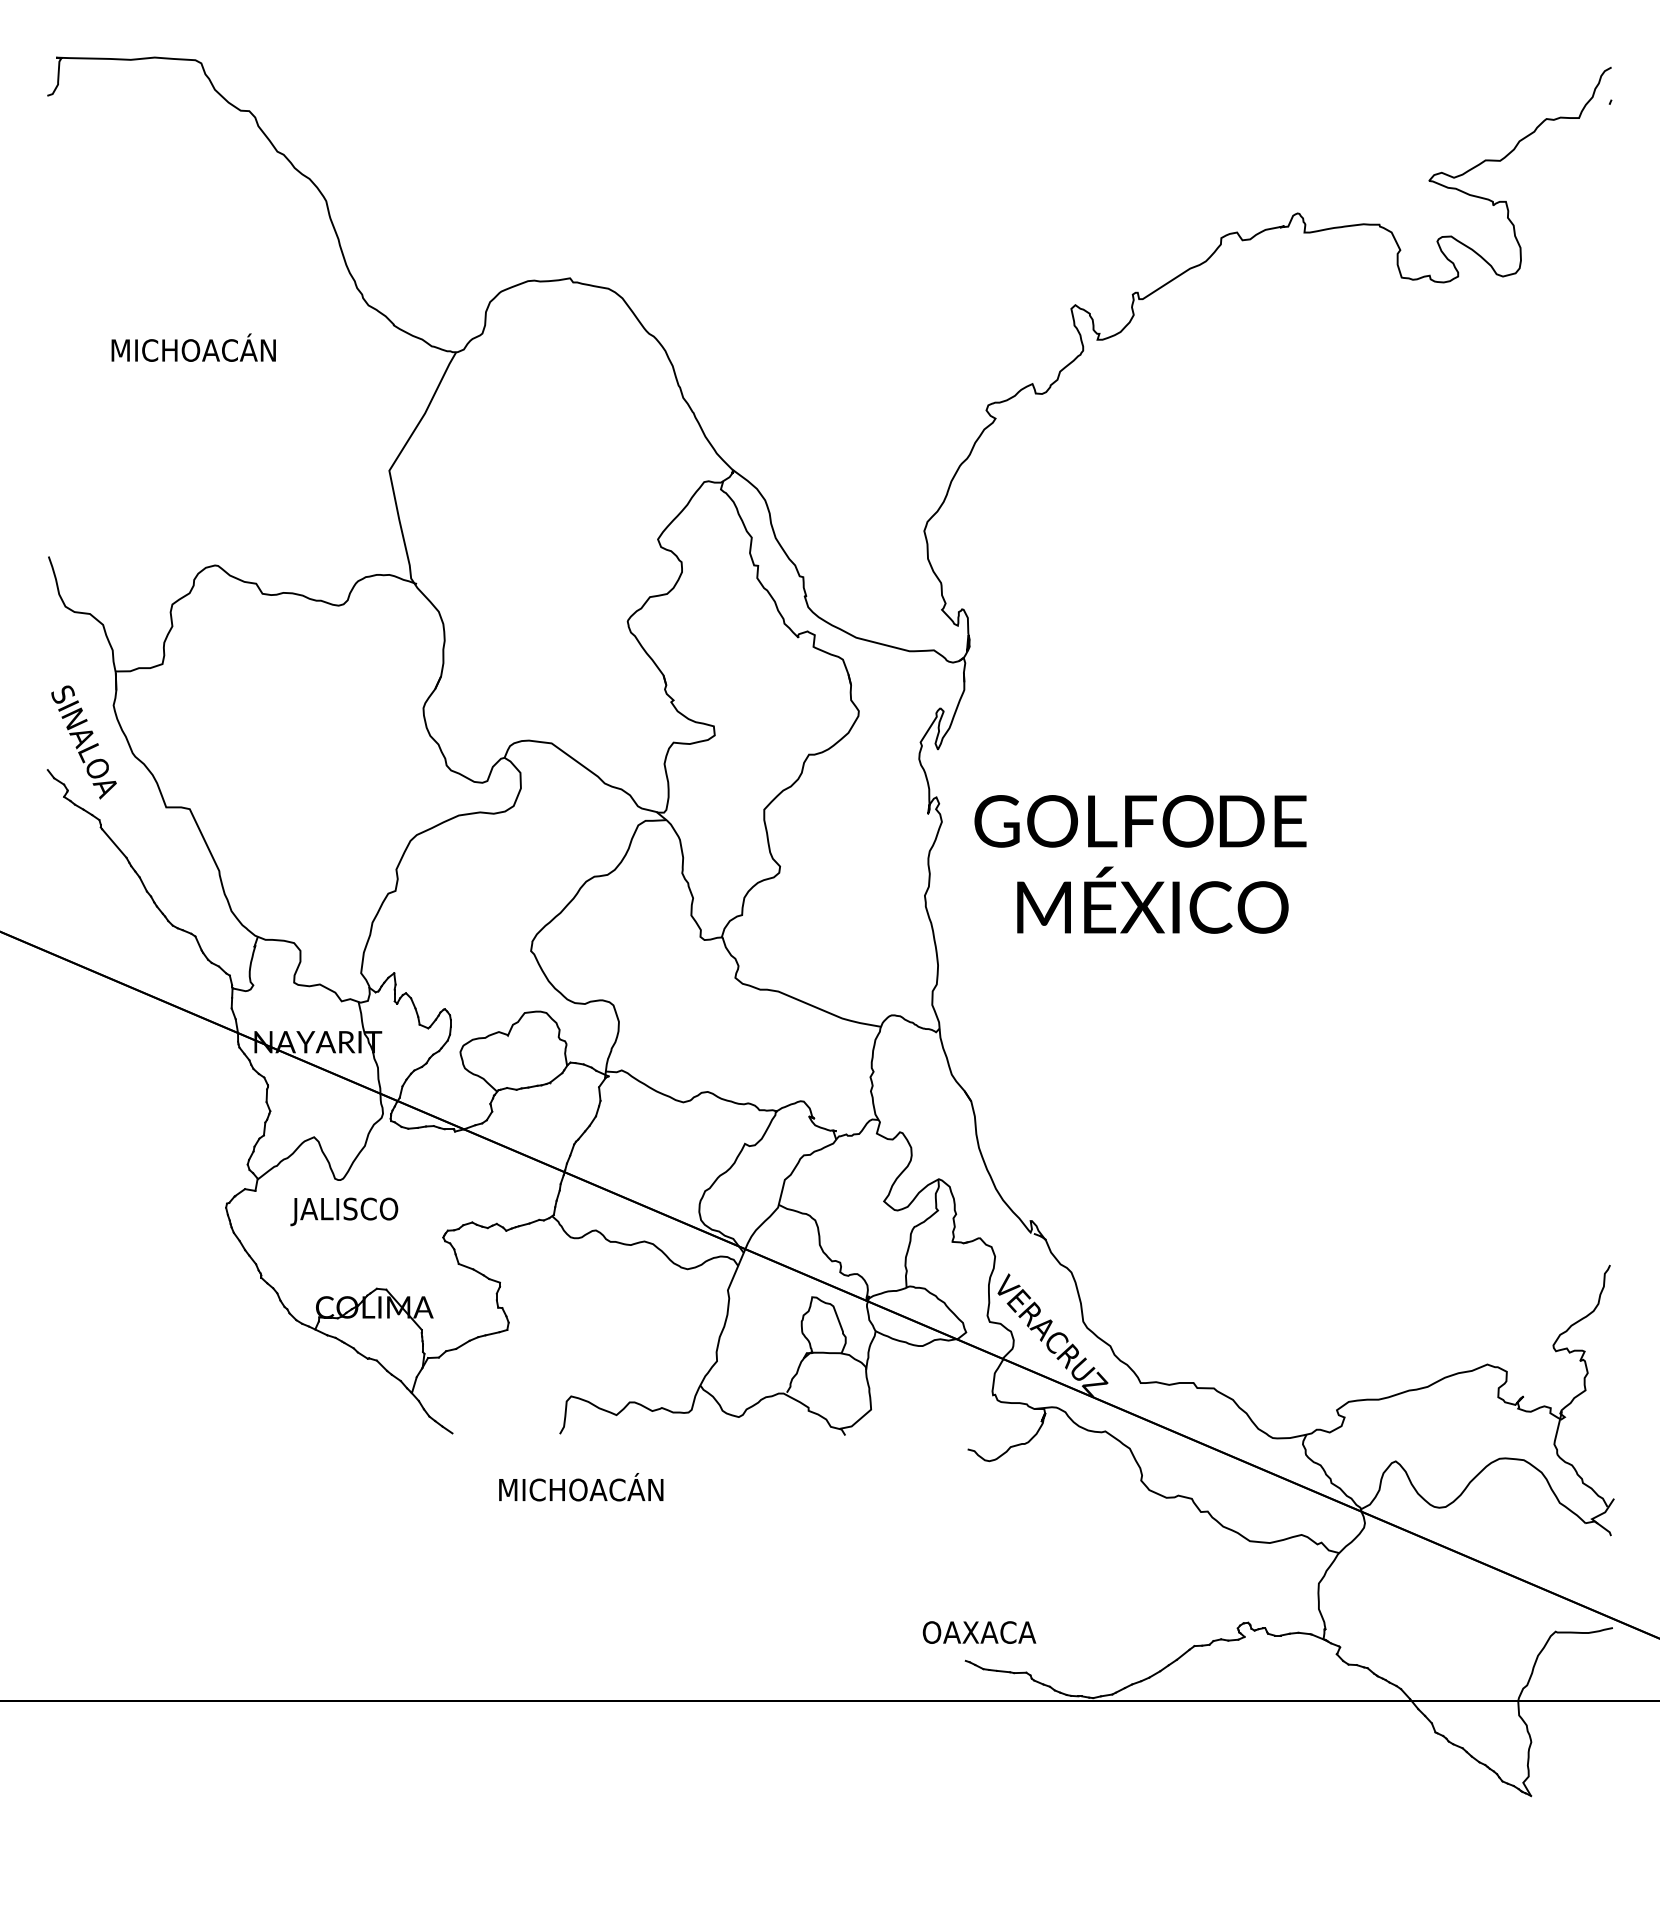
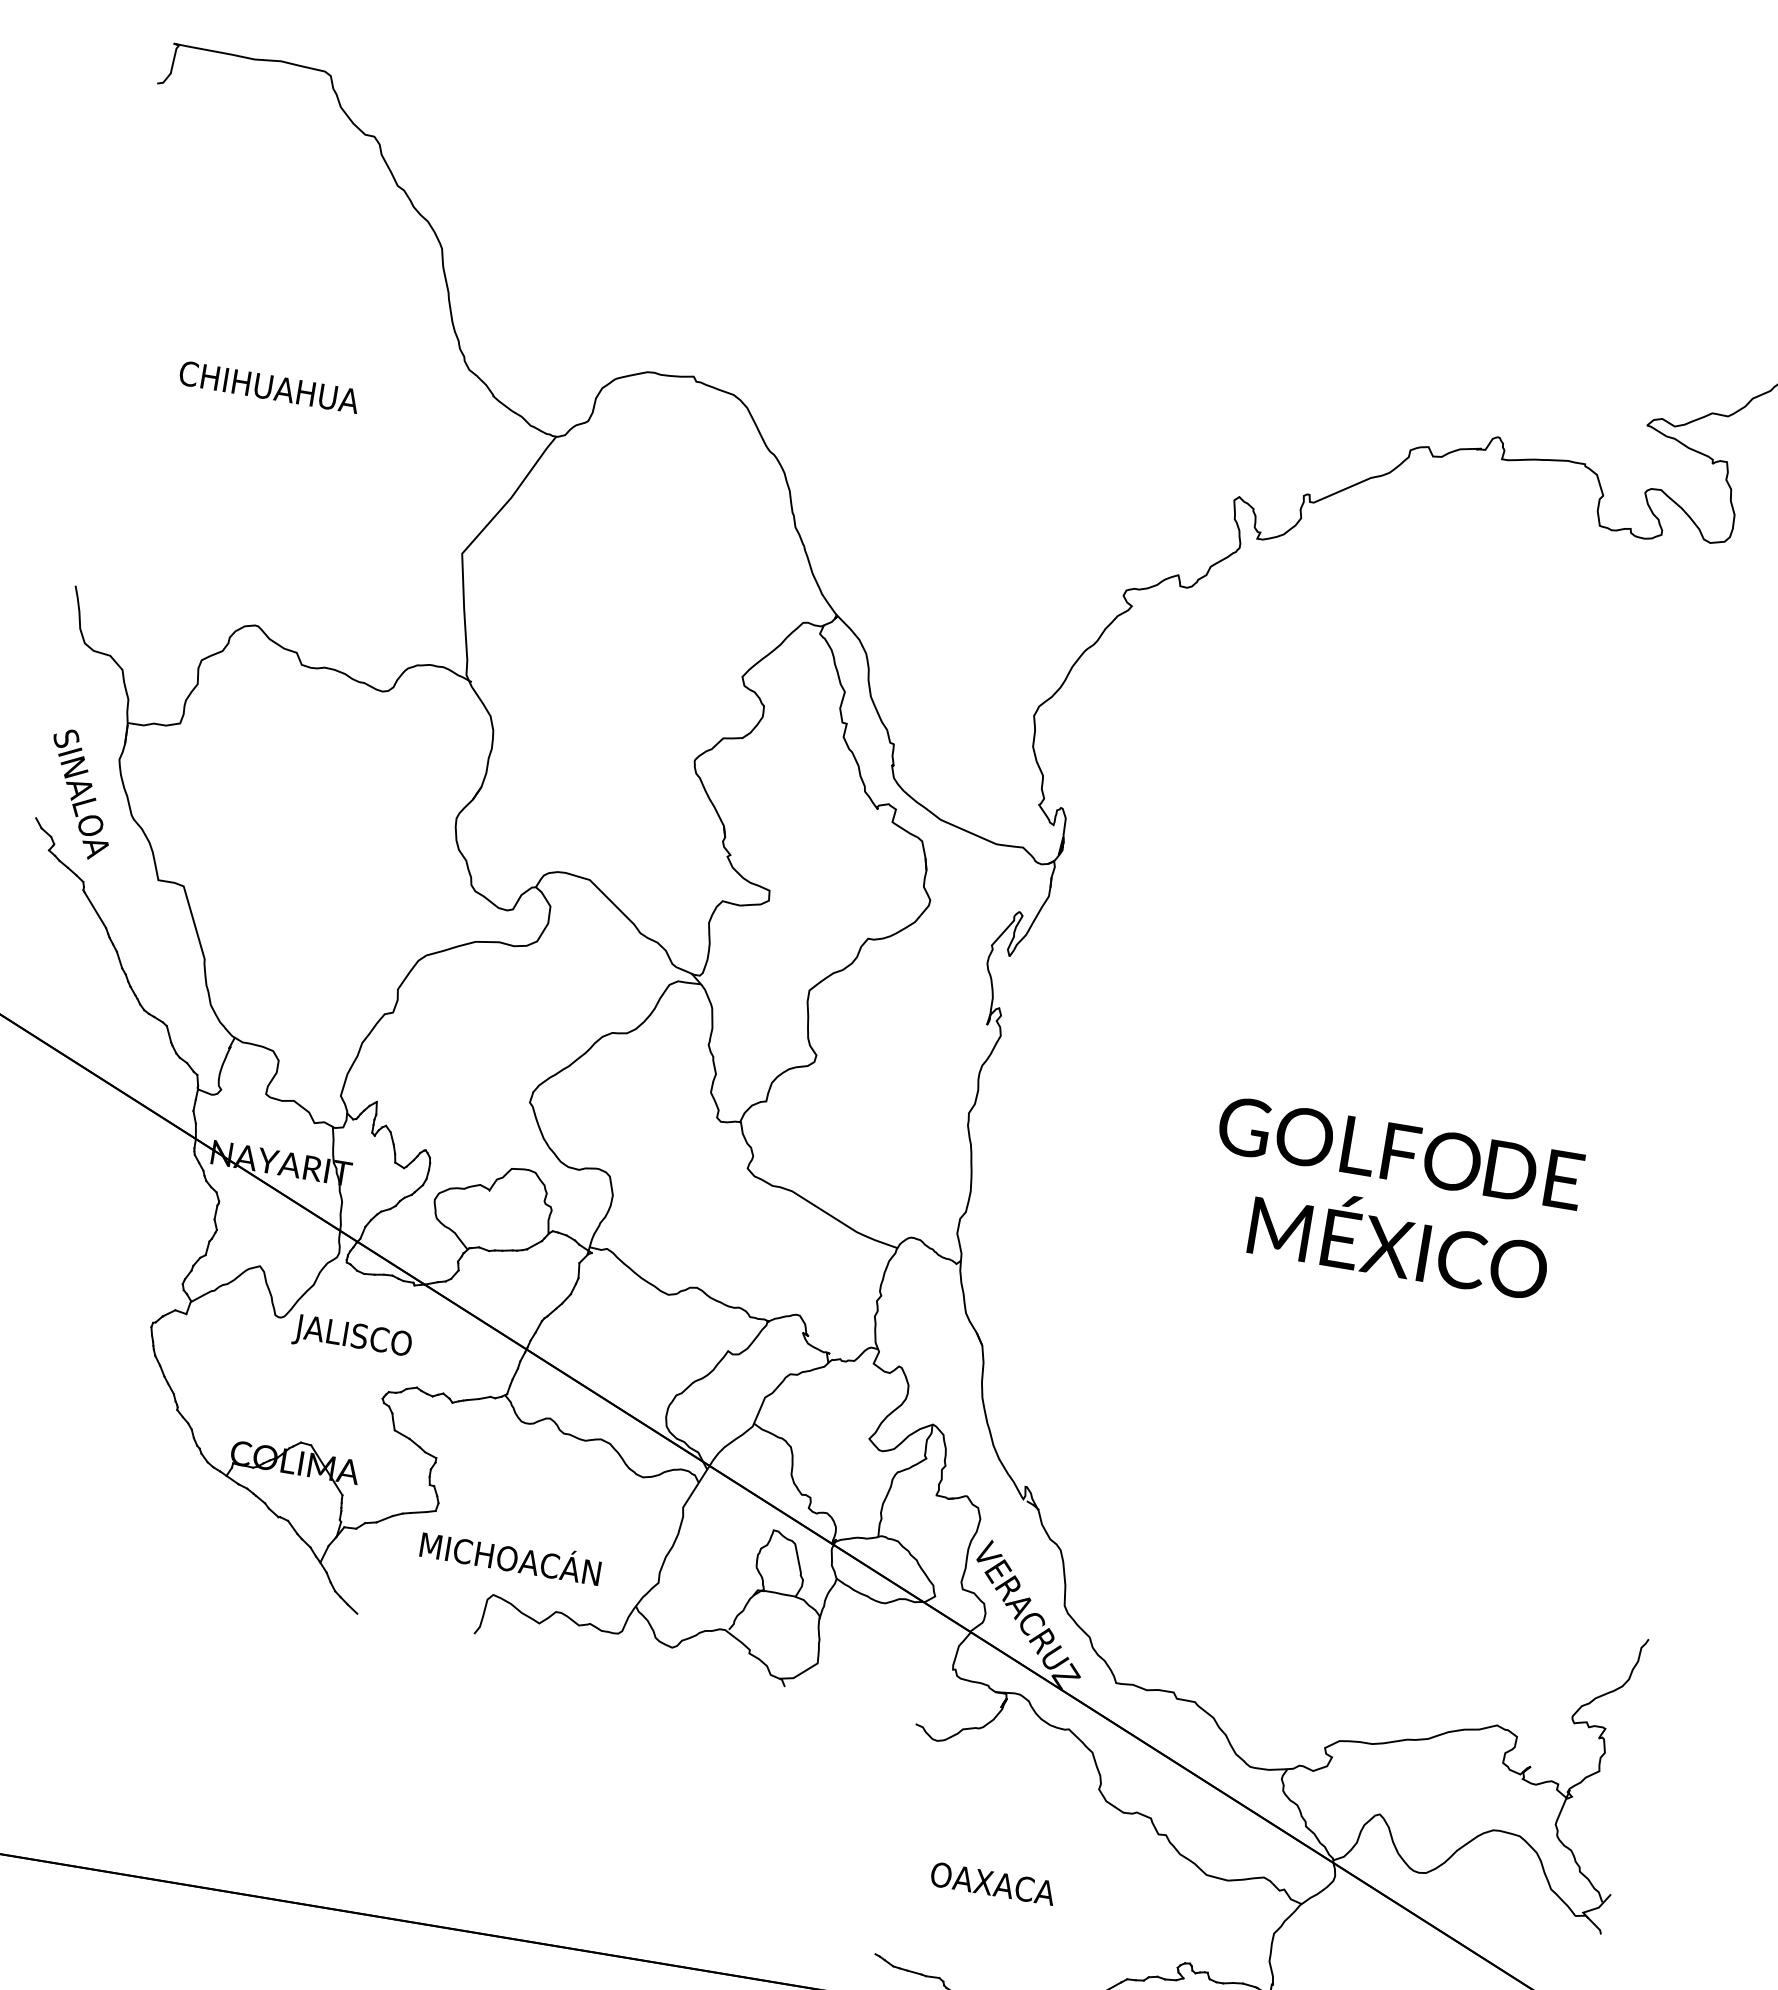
text: (192, 347) -> (269, 383), MICHOACÁN -> CHIHUAHUA
text: (1140, 864) -> (1392, 1199), moved
text: (344, 1211) -> (352, 1337), moved
text: (581, 1487) -> (511, 1556), moved
text: (979, 1632) -> (993, 1883), moved

